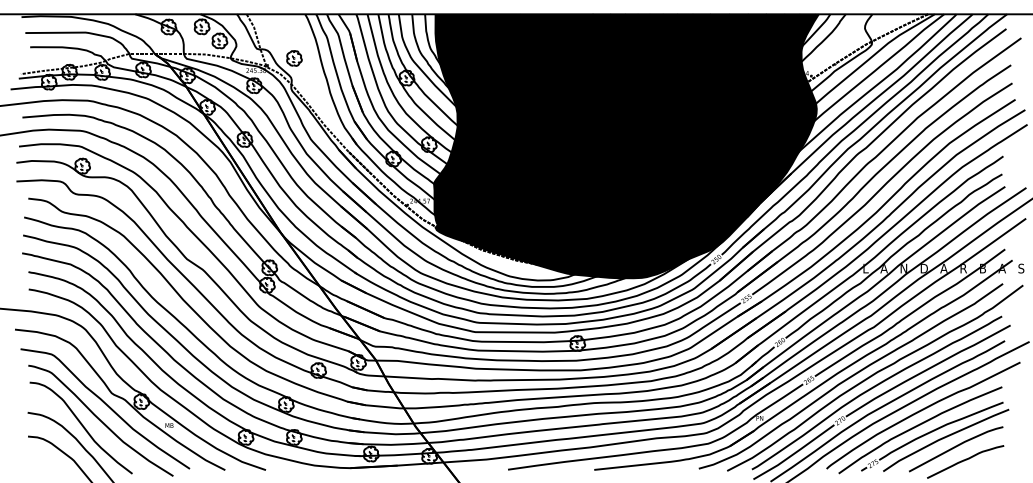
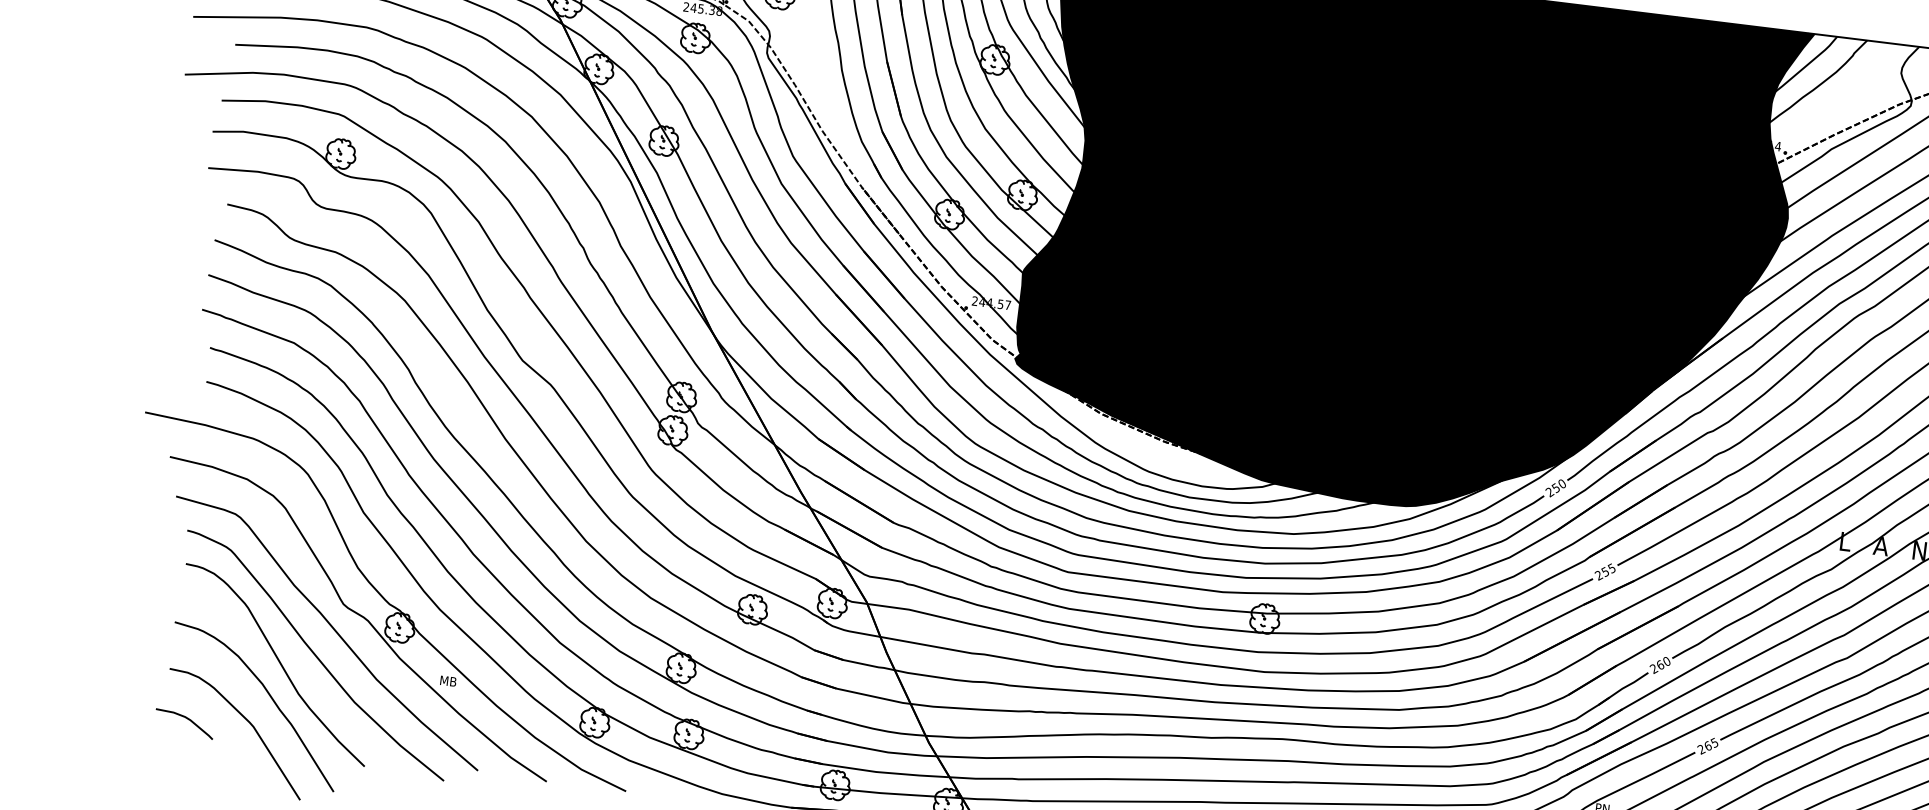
curve: (39, 461) -> (186, 720), added

